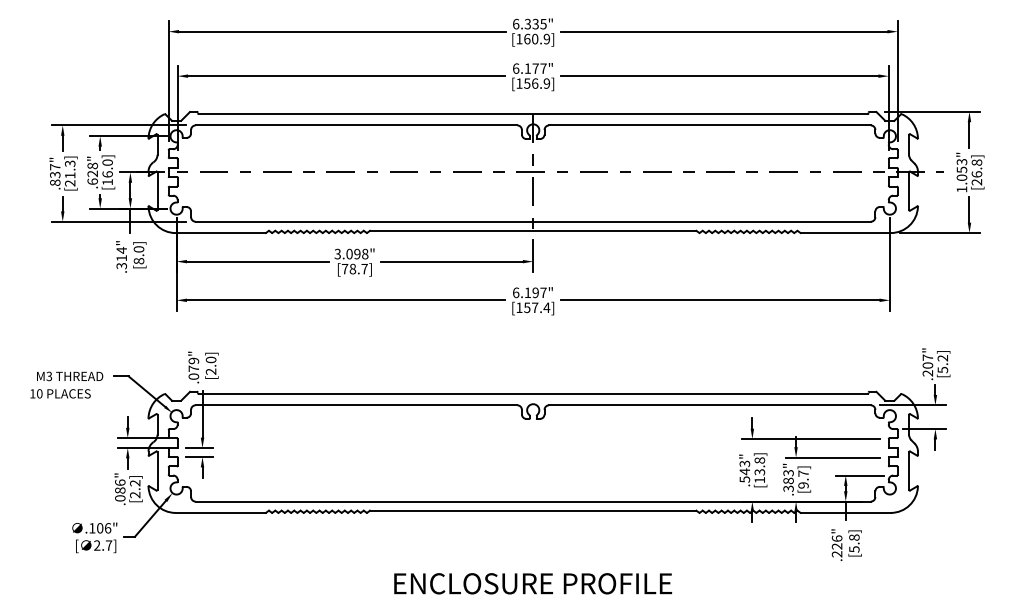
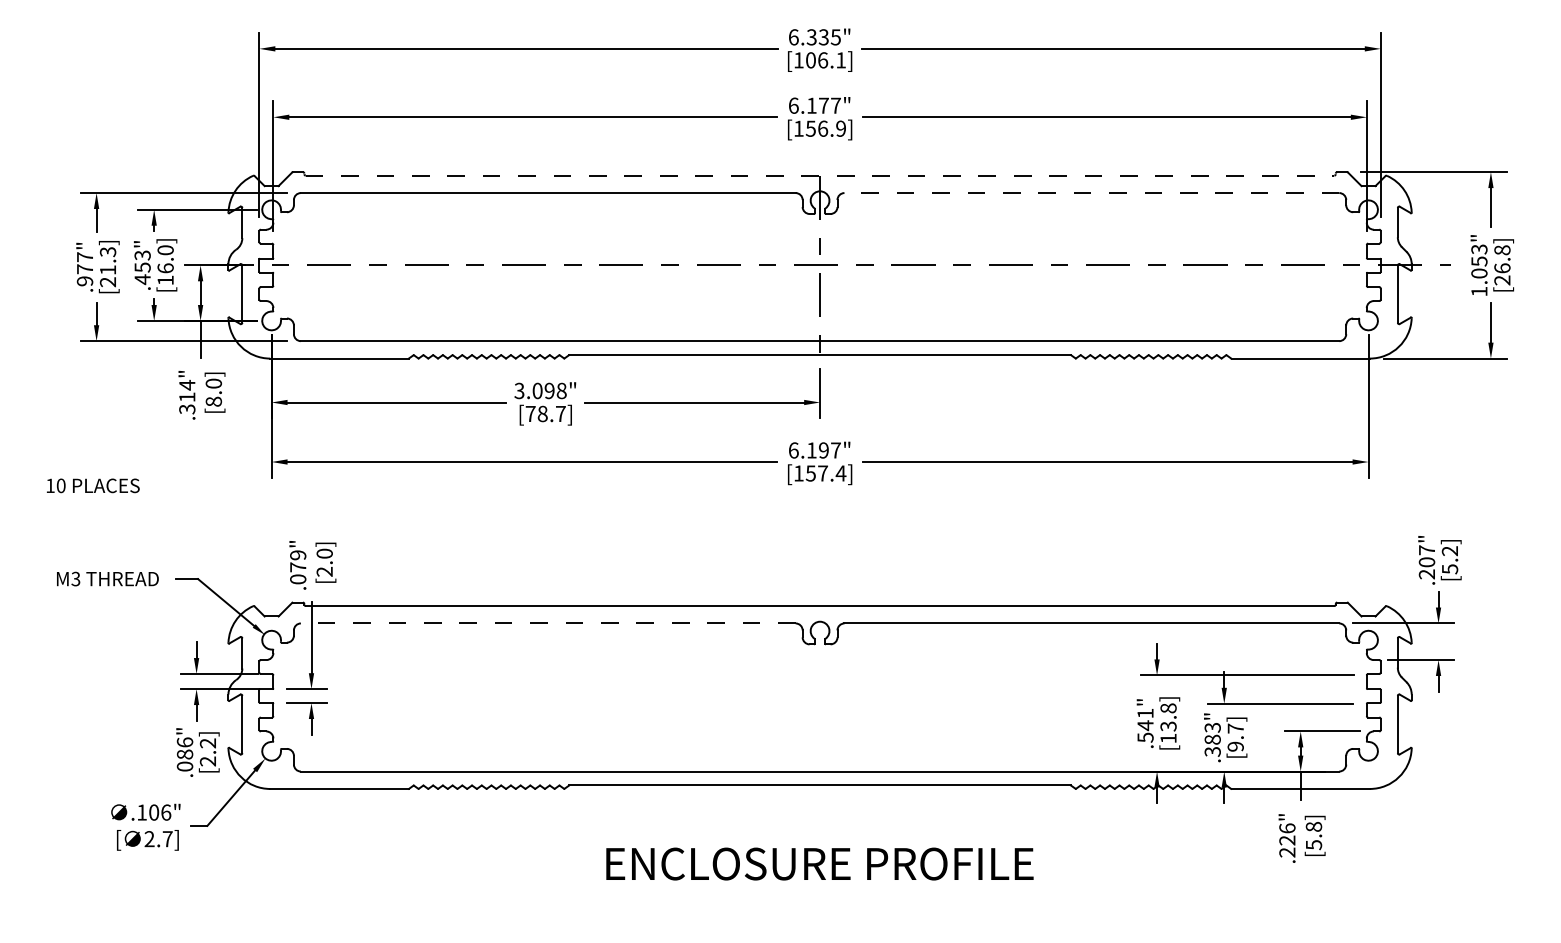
text: (537, 38) -> (826, 59), [160.9] -> [106.1]
line: (533, 114) -> (820, 176), solid -> dashed
line: (709, 125) -> (1091, 193), solid -> dashed
text: (92, 173) -> (142, 266), .628" -> .453"
text: (55, 178) -> (85, 274), .837" -> .977"
text: (60, 393) -> (93, 485), moved
line: (356, 405) -> (548, 623), solid -> dashed
text: (744, 463) -> (1144, 712), .543" -> .541"
text: (533, 583) -> (820, 863), moved

